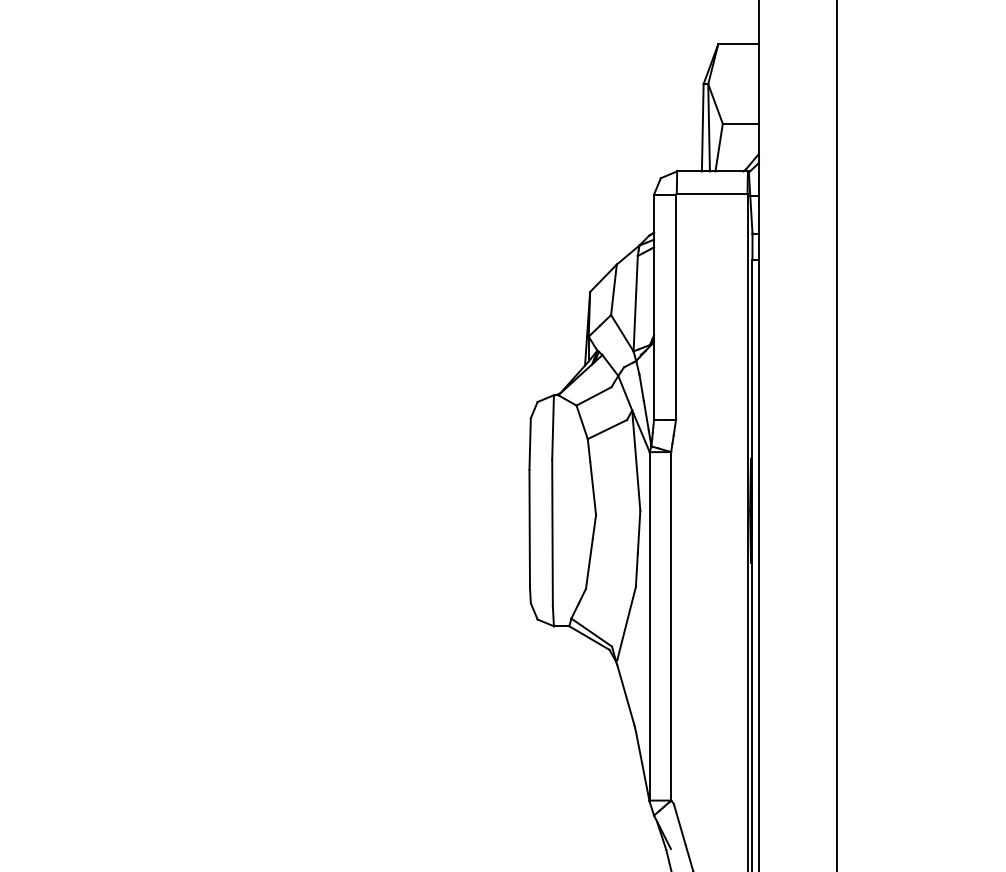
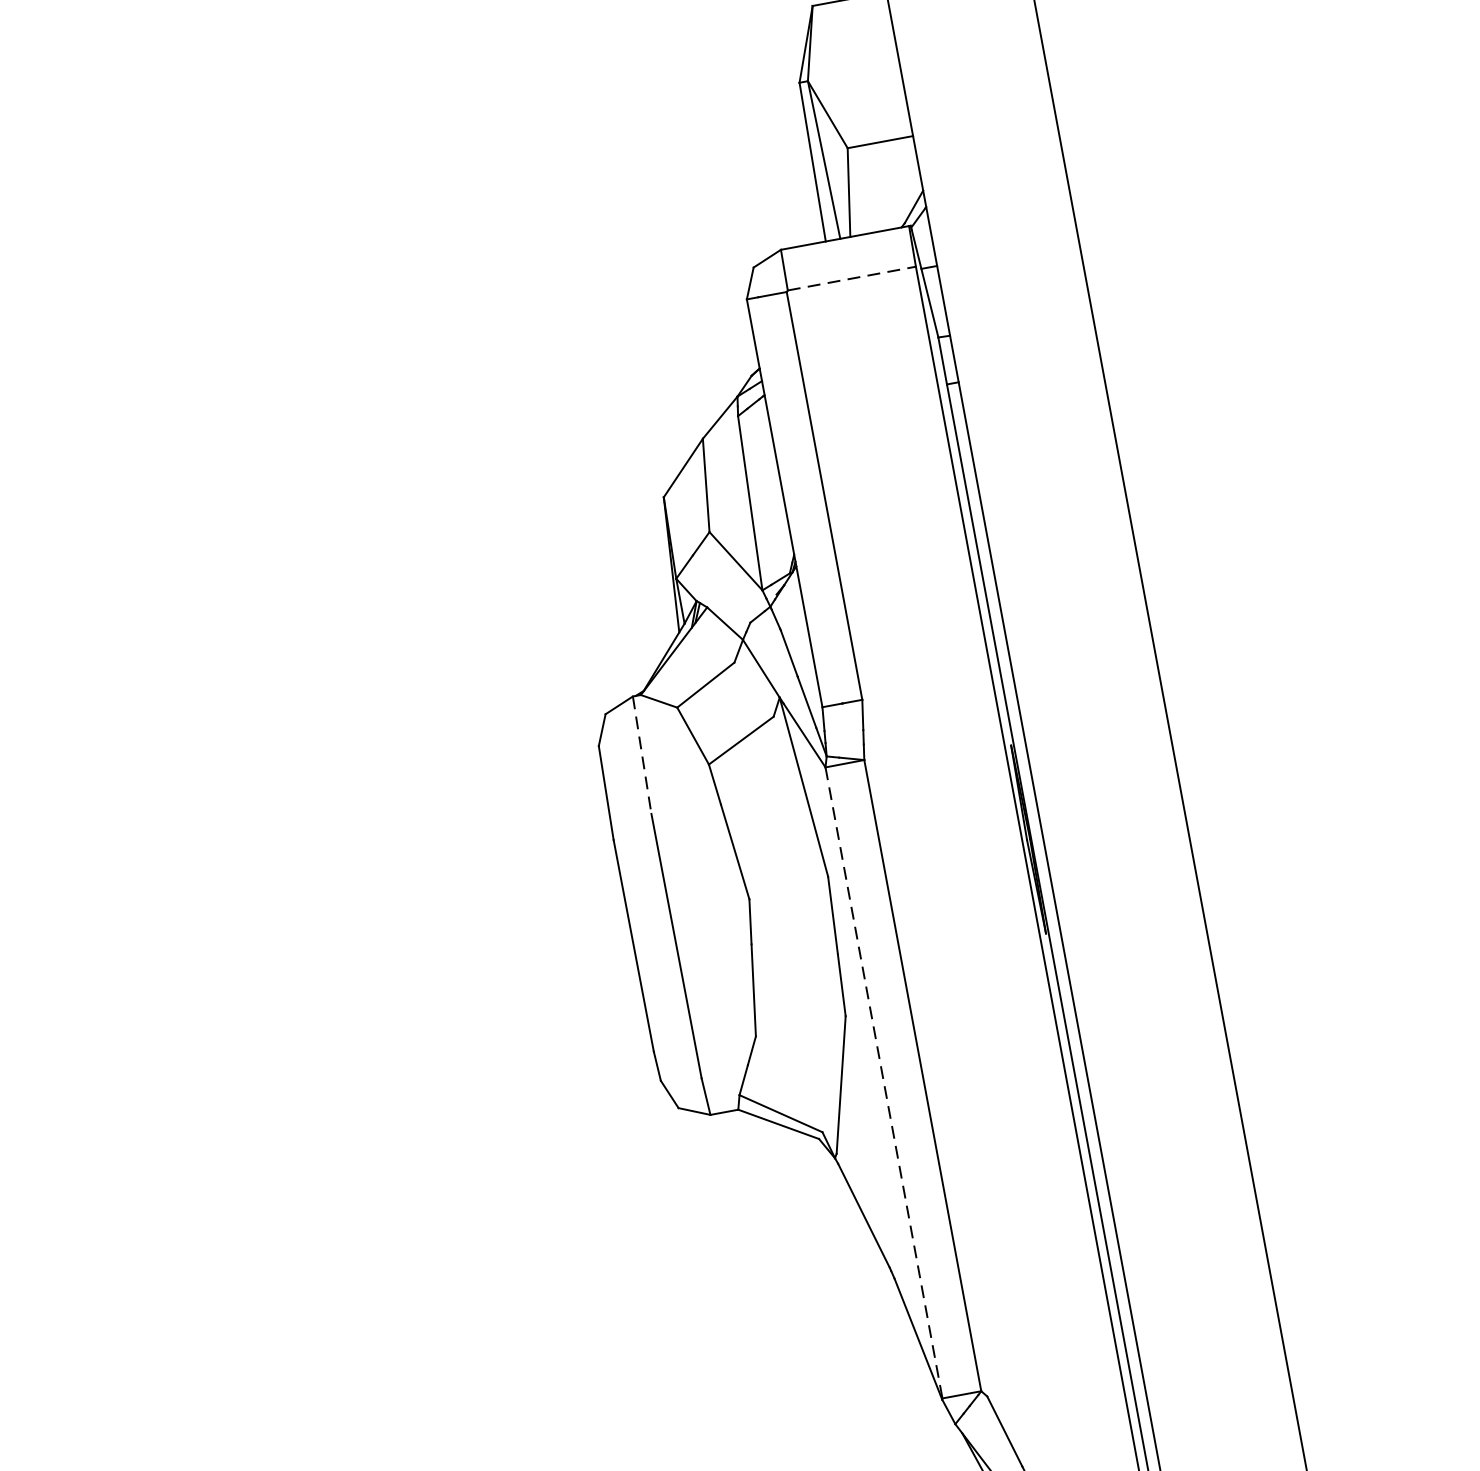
line: (712, 193) -> (852, 277), solid -> dashed
line: (553, 428) -> (643, 756), solid -> dashed
line: (649, 626) -> (883, 1083), solid -> dashed

